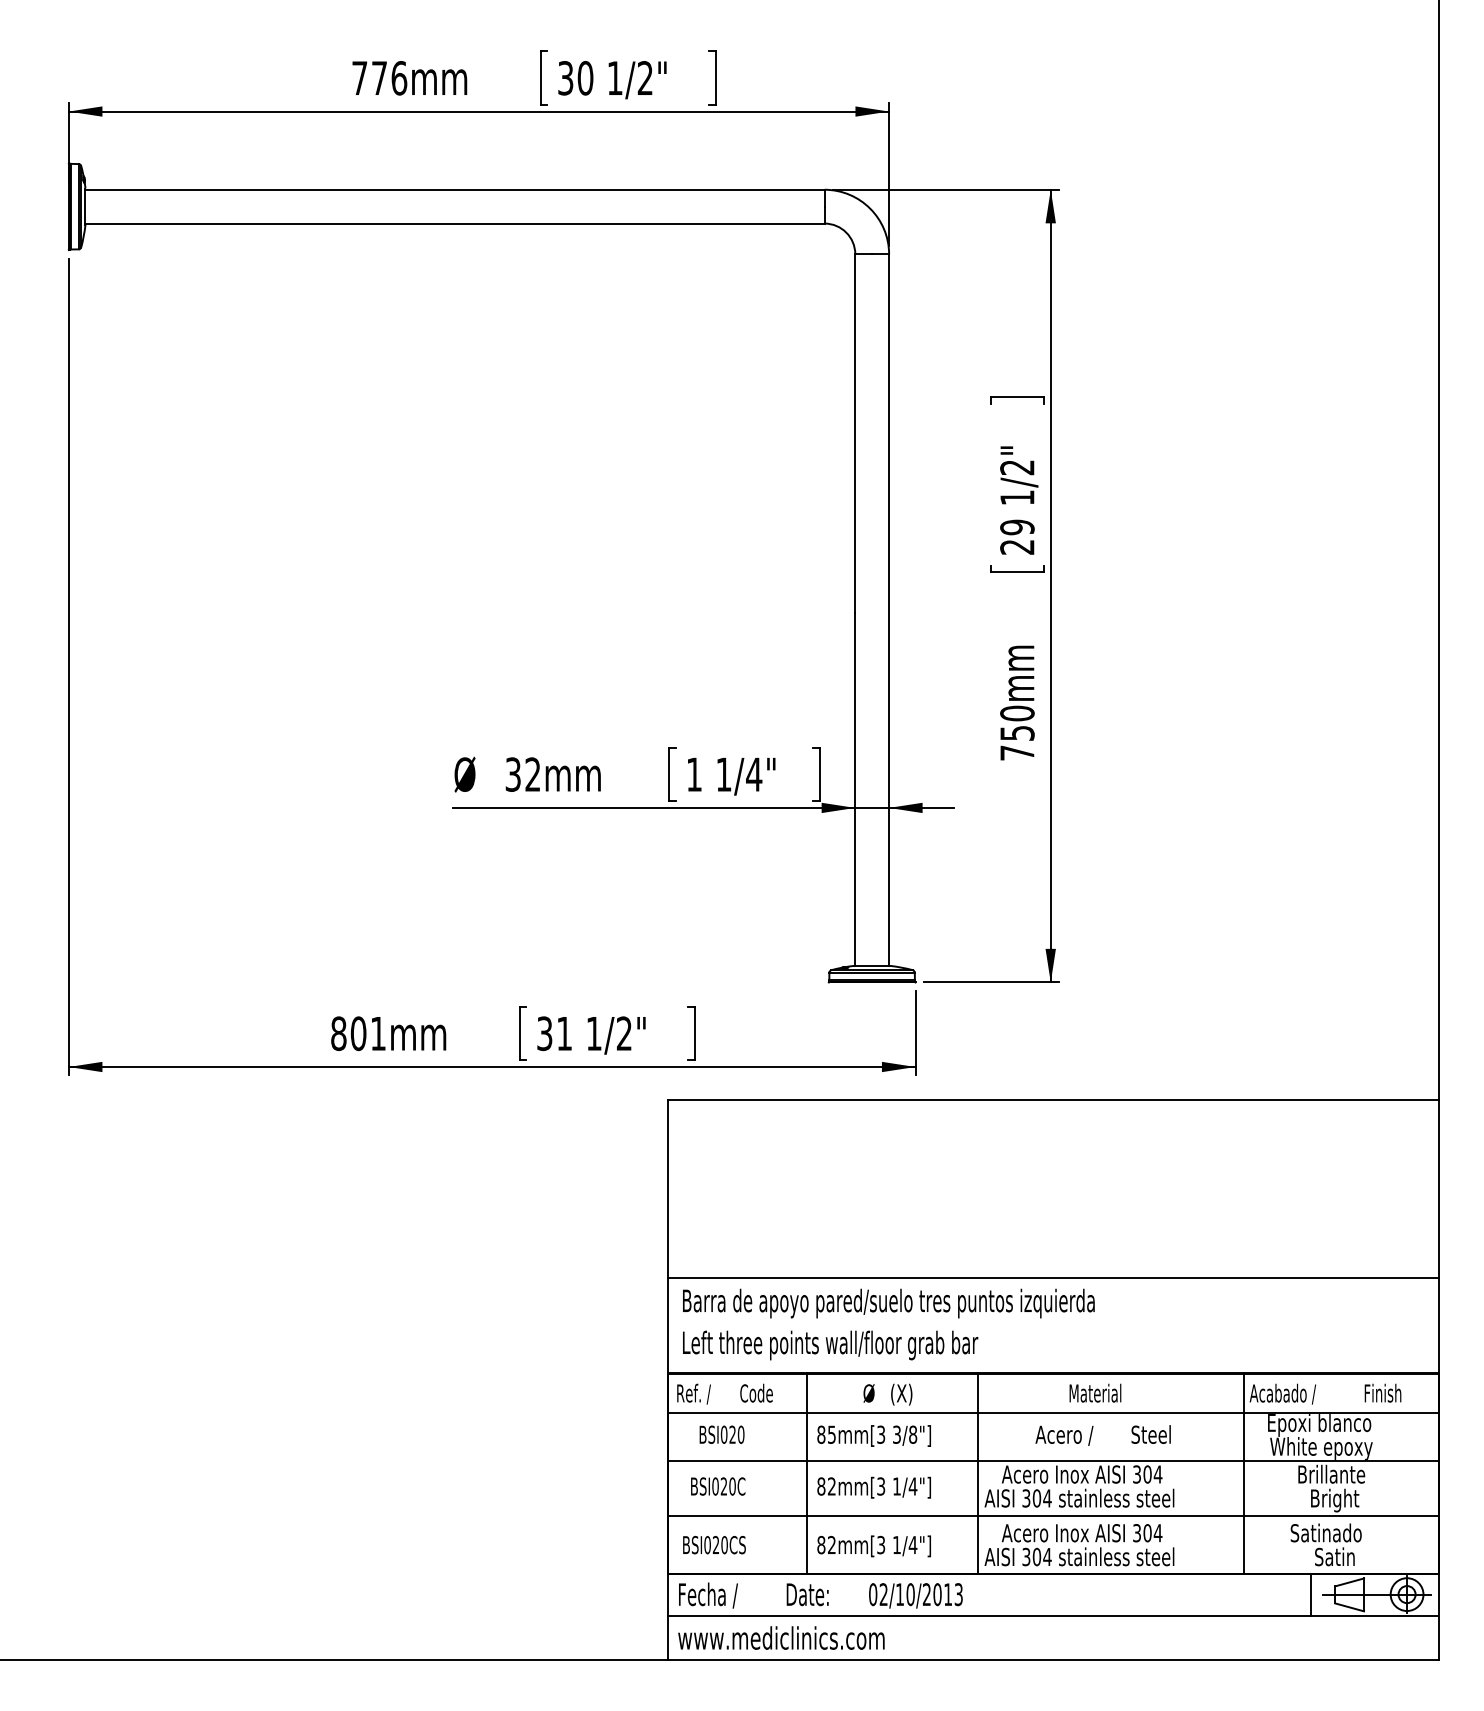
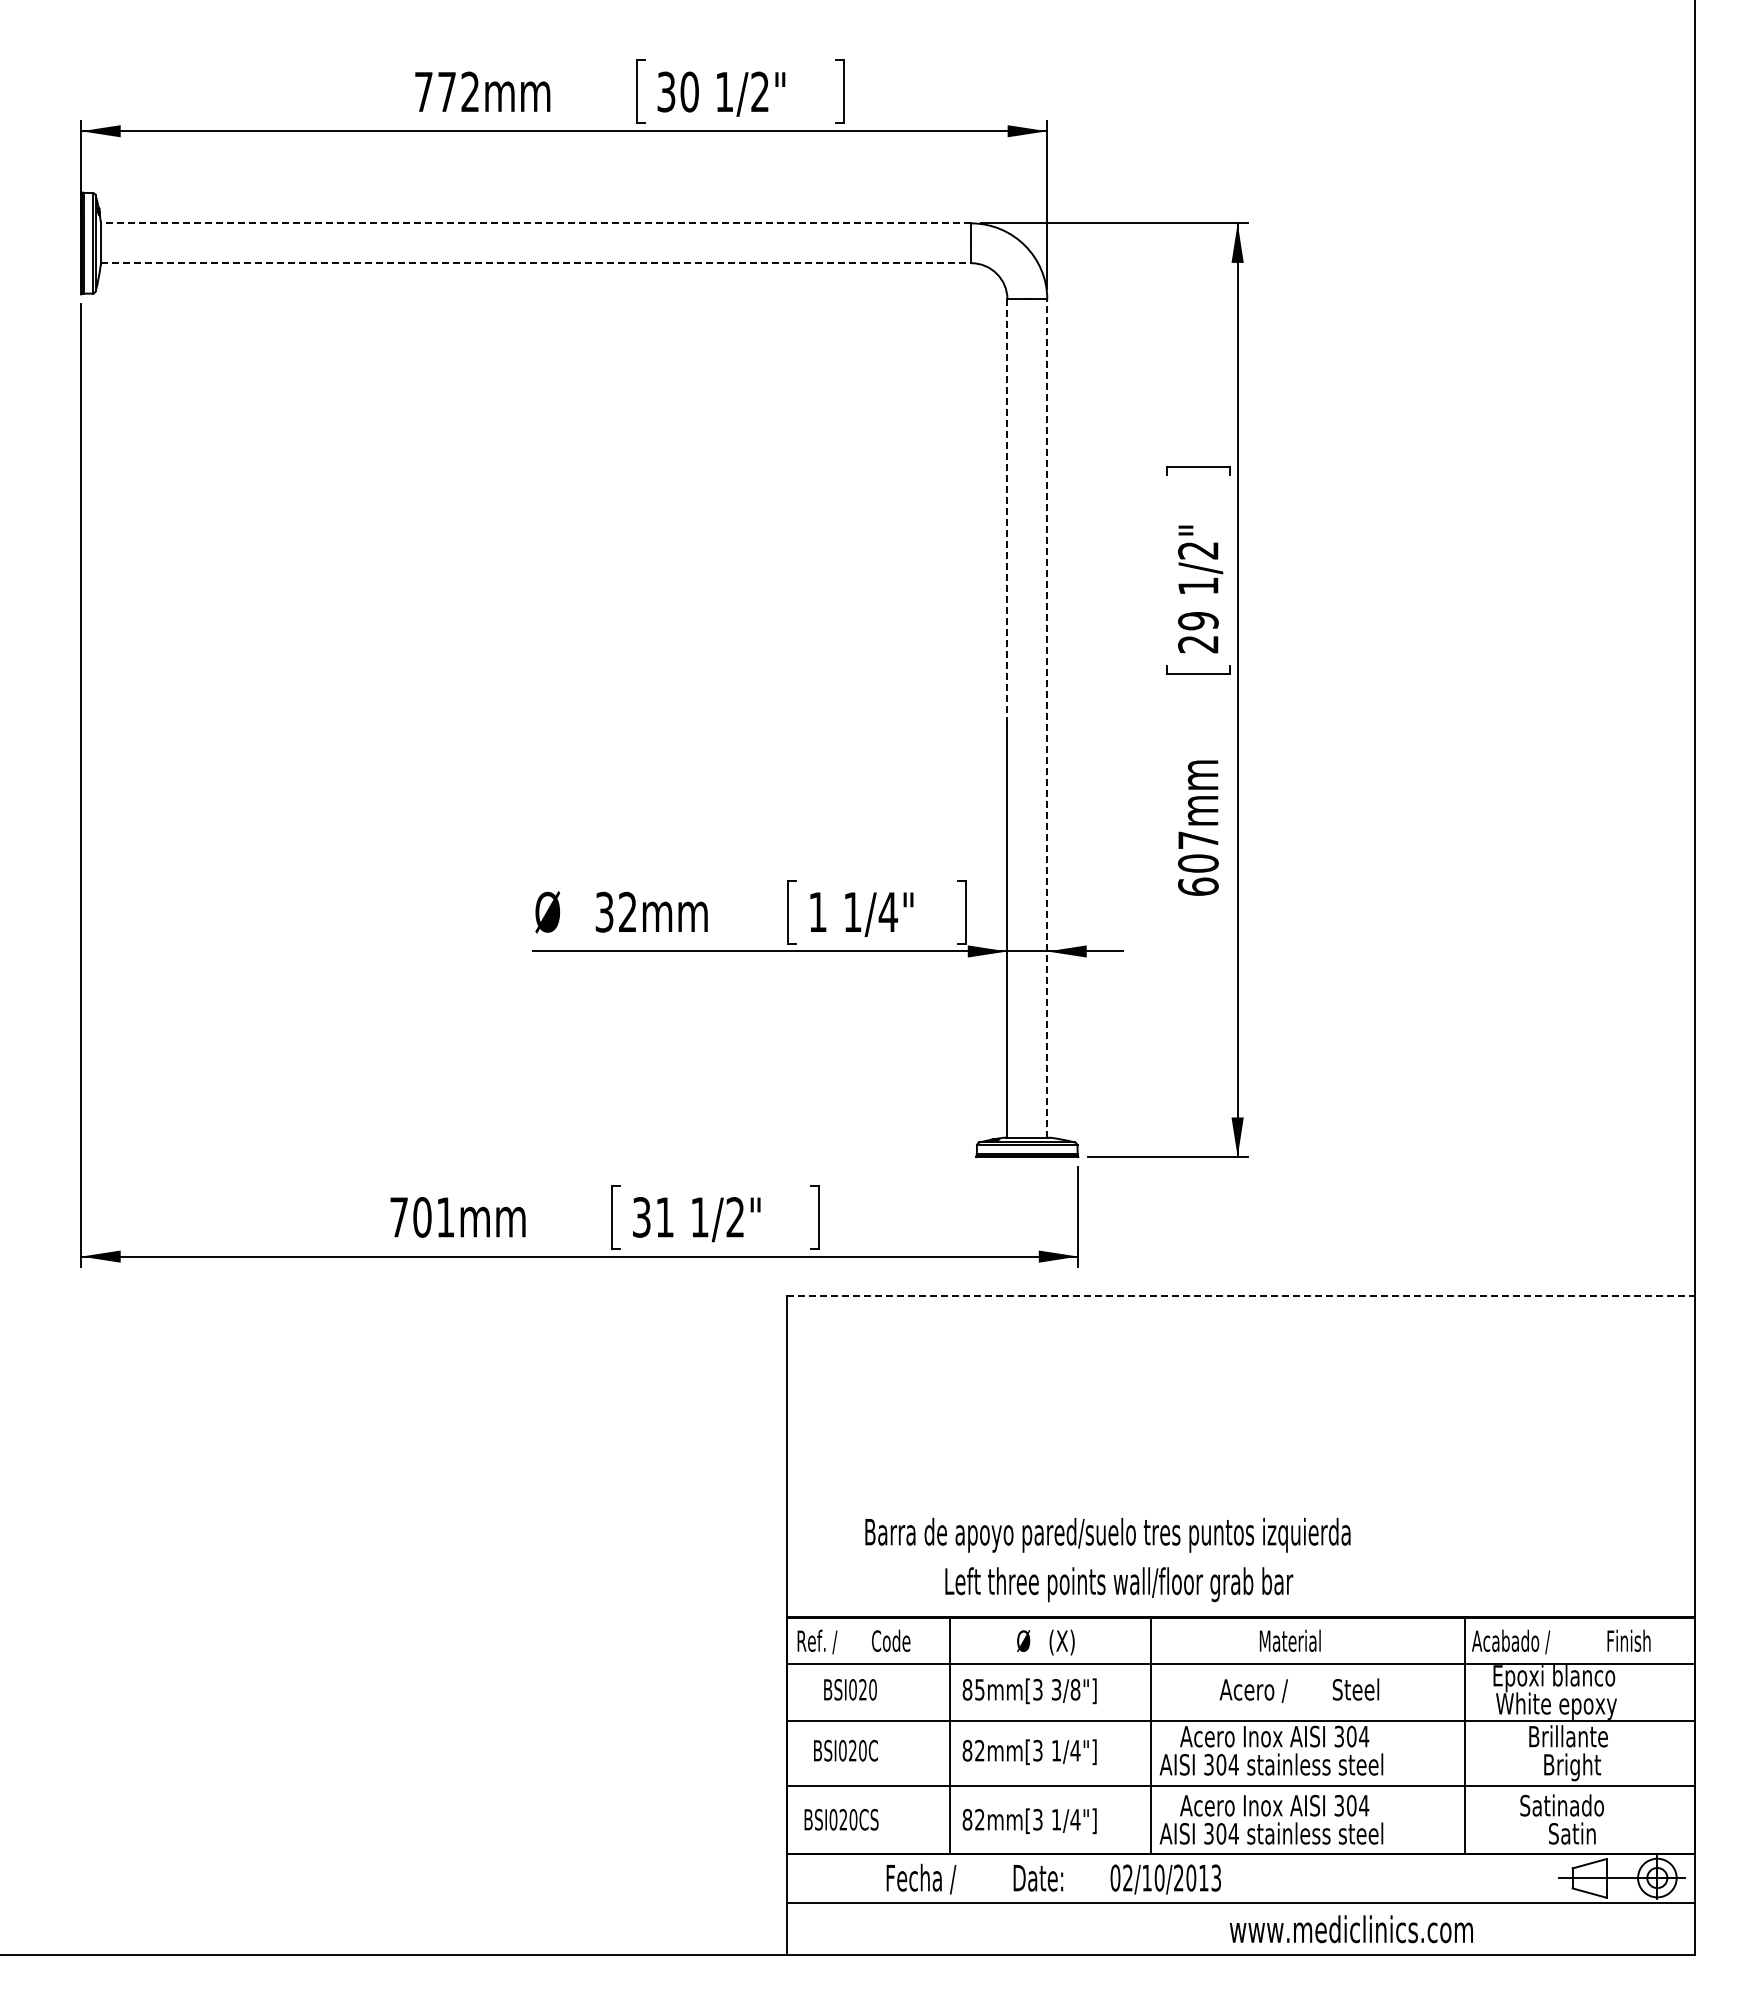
text: (399, 77) -> (470, 91), 776mm -> 772mm
line: (454, 189) -> (535, 223), solid -> dashed
line: (455, 223) -> (536, 263), solid -> dashed
line: (855, 433) -> (1007, 510), solid -> dashed
line: (889, 609) -> (1047, 717), solid -> dashed
text: (1017, 733) -> (1198, 863), 750mm -> 607mm
text: (339, 1033) -> (399, 1217), 801mm -> 701mm
line: (1054, 1100) -> (1241, 1295), solid -> dashed
line: (1053, 1278) -> (1240, 1505), removed
text: (888, 1302) -> (1107, 1534), moved
text: (830, 1345) -> (1119, 1584), moved
text: (820, 1594) -> (1053, 1878), moved
line: (1311, 1594) -> (1544, 1877), removed
text: (780, 1638) -> (1350, 1929), moved

